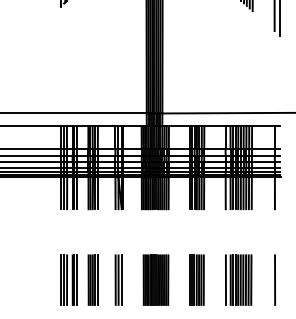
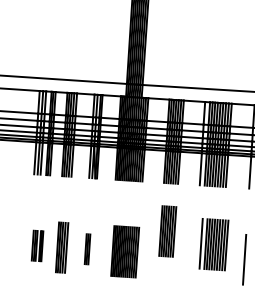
part: (68, 279) -> (37, 245), size x0.6
part: (118, 279) -> (87, 248), size x0.6
part: (196, 279) -> (167, 230), moved
part: (238, 279) -> (213, 243), moved

